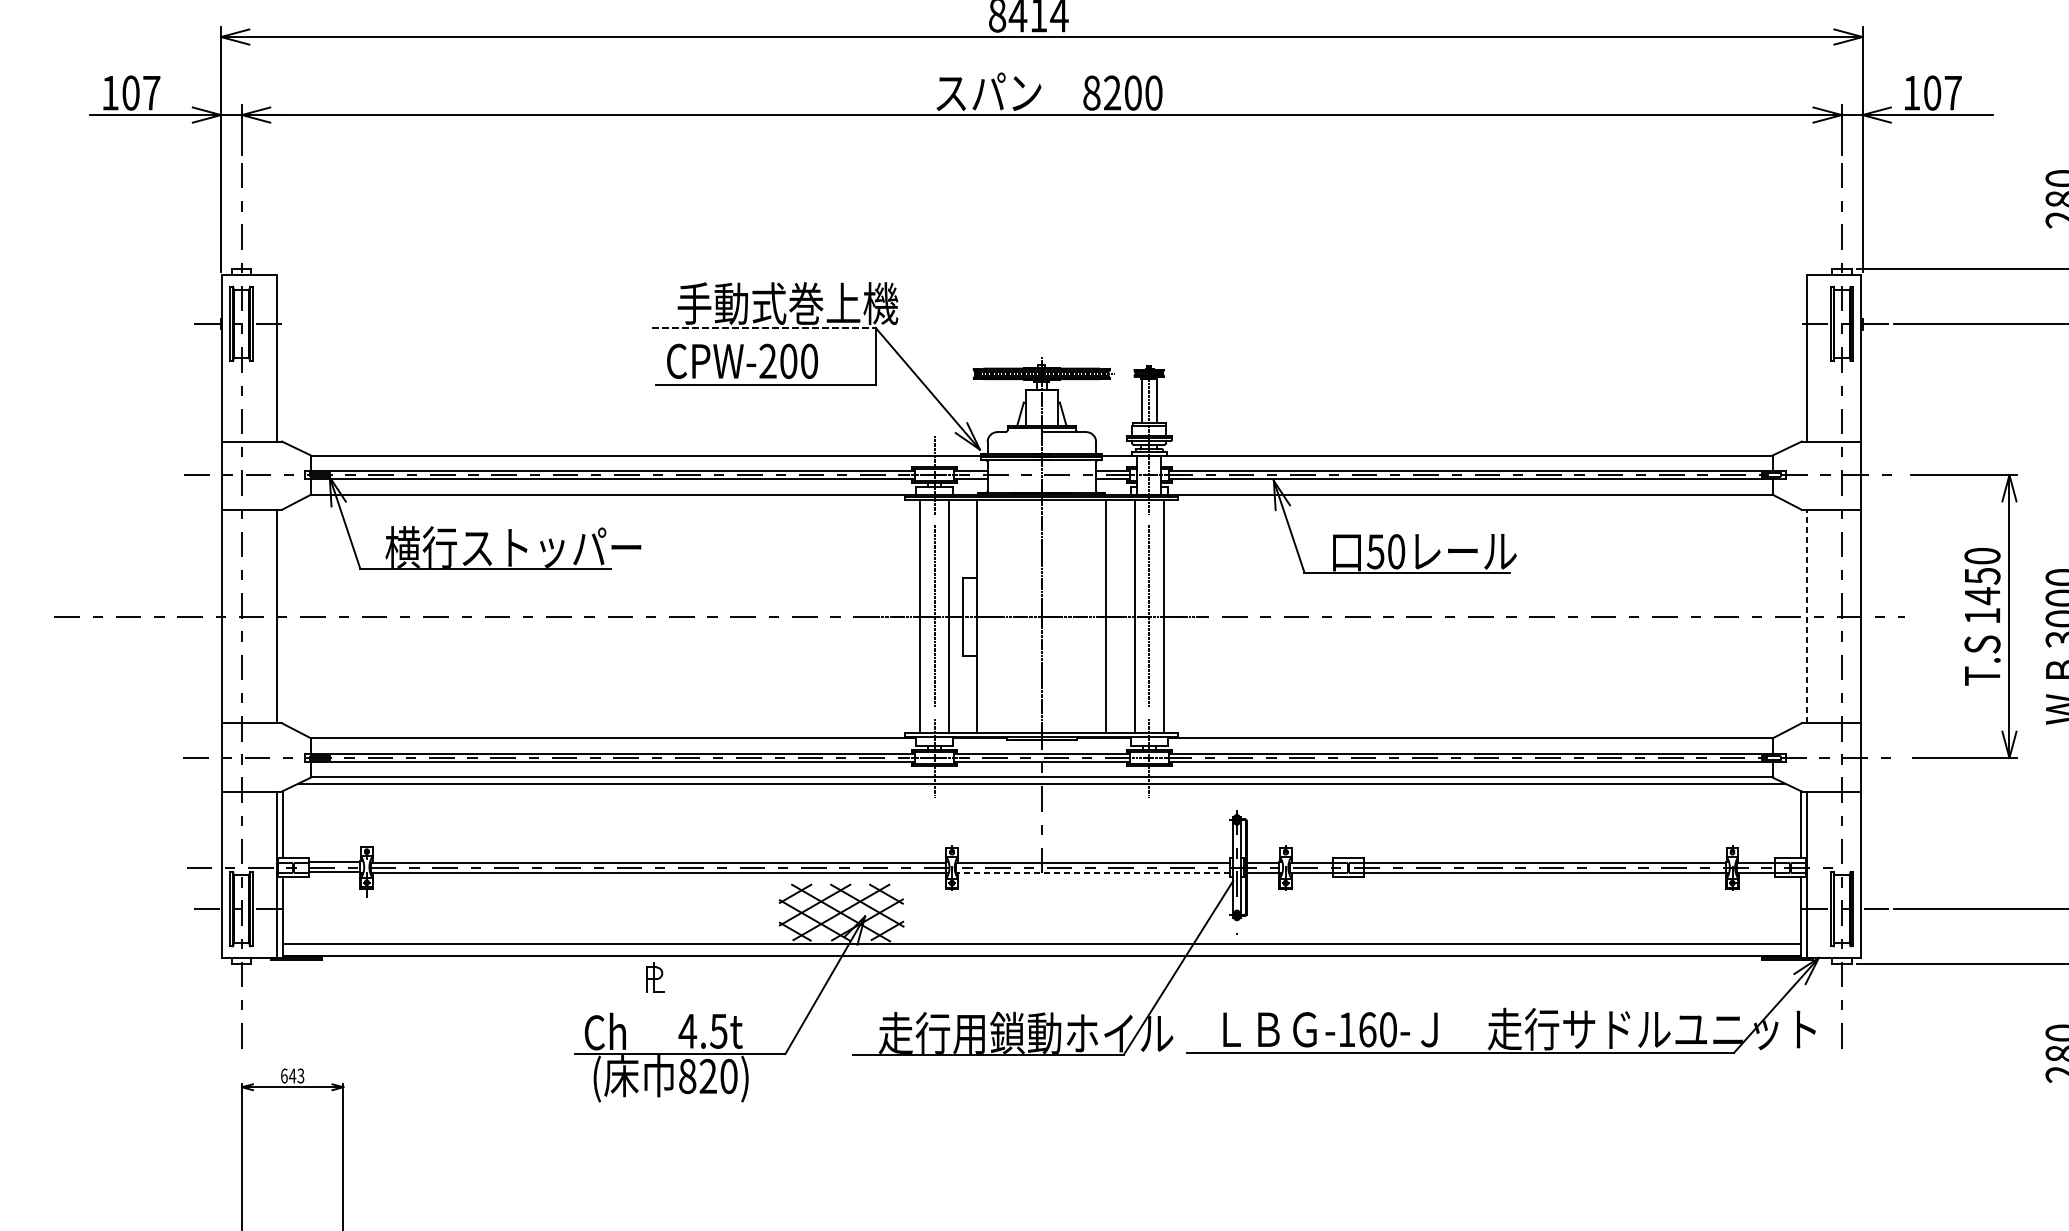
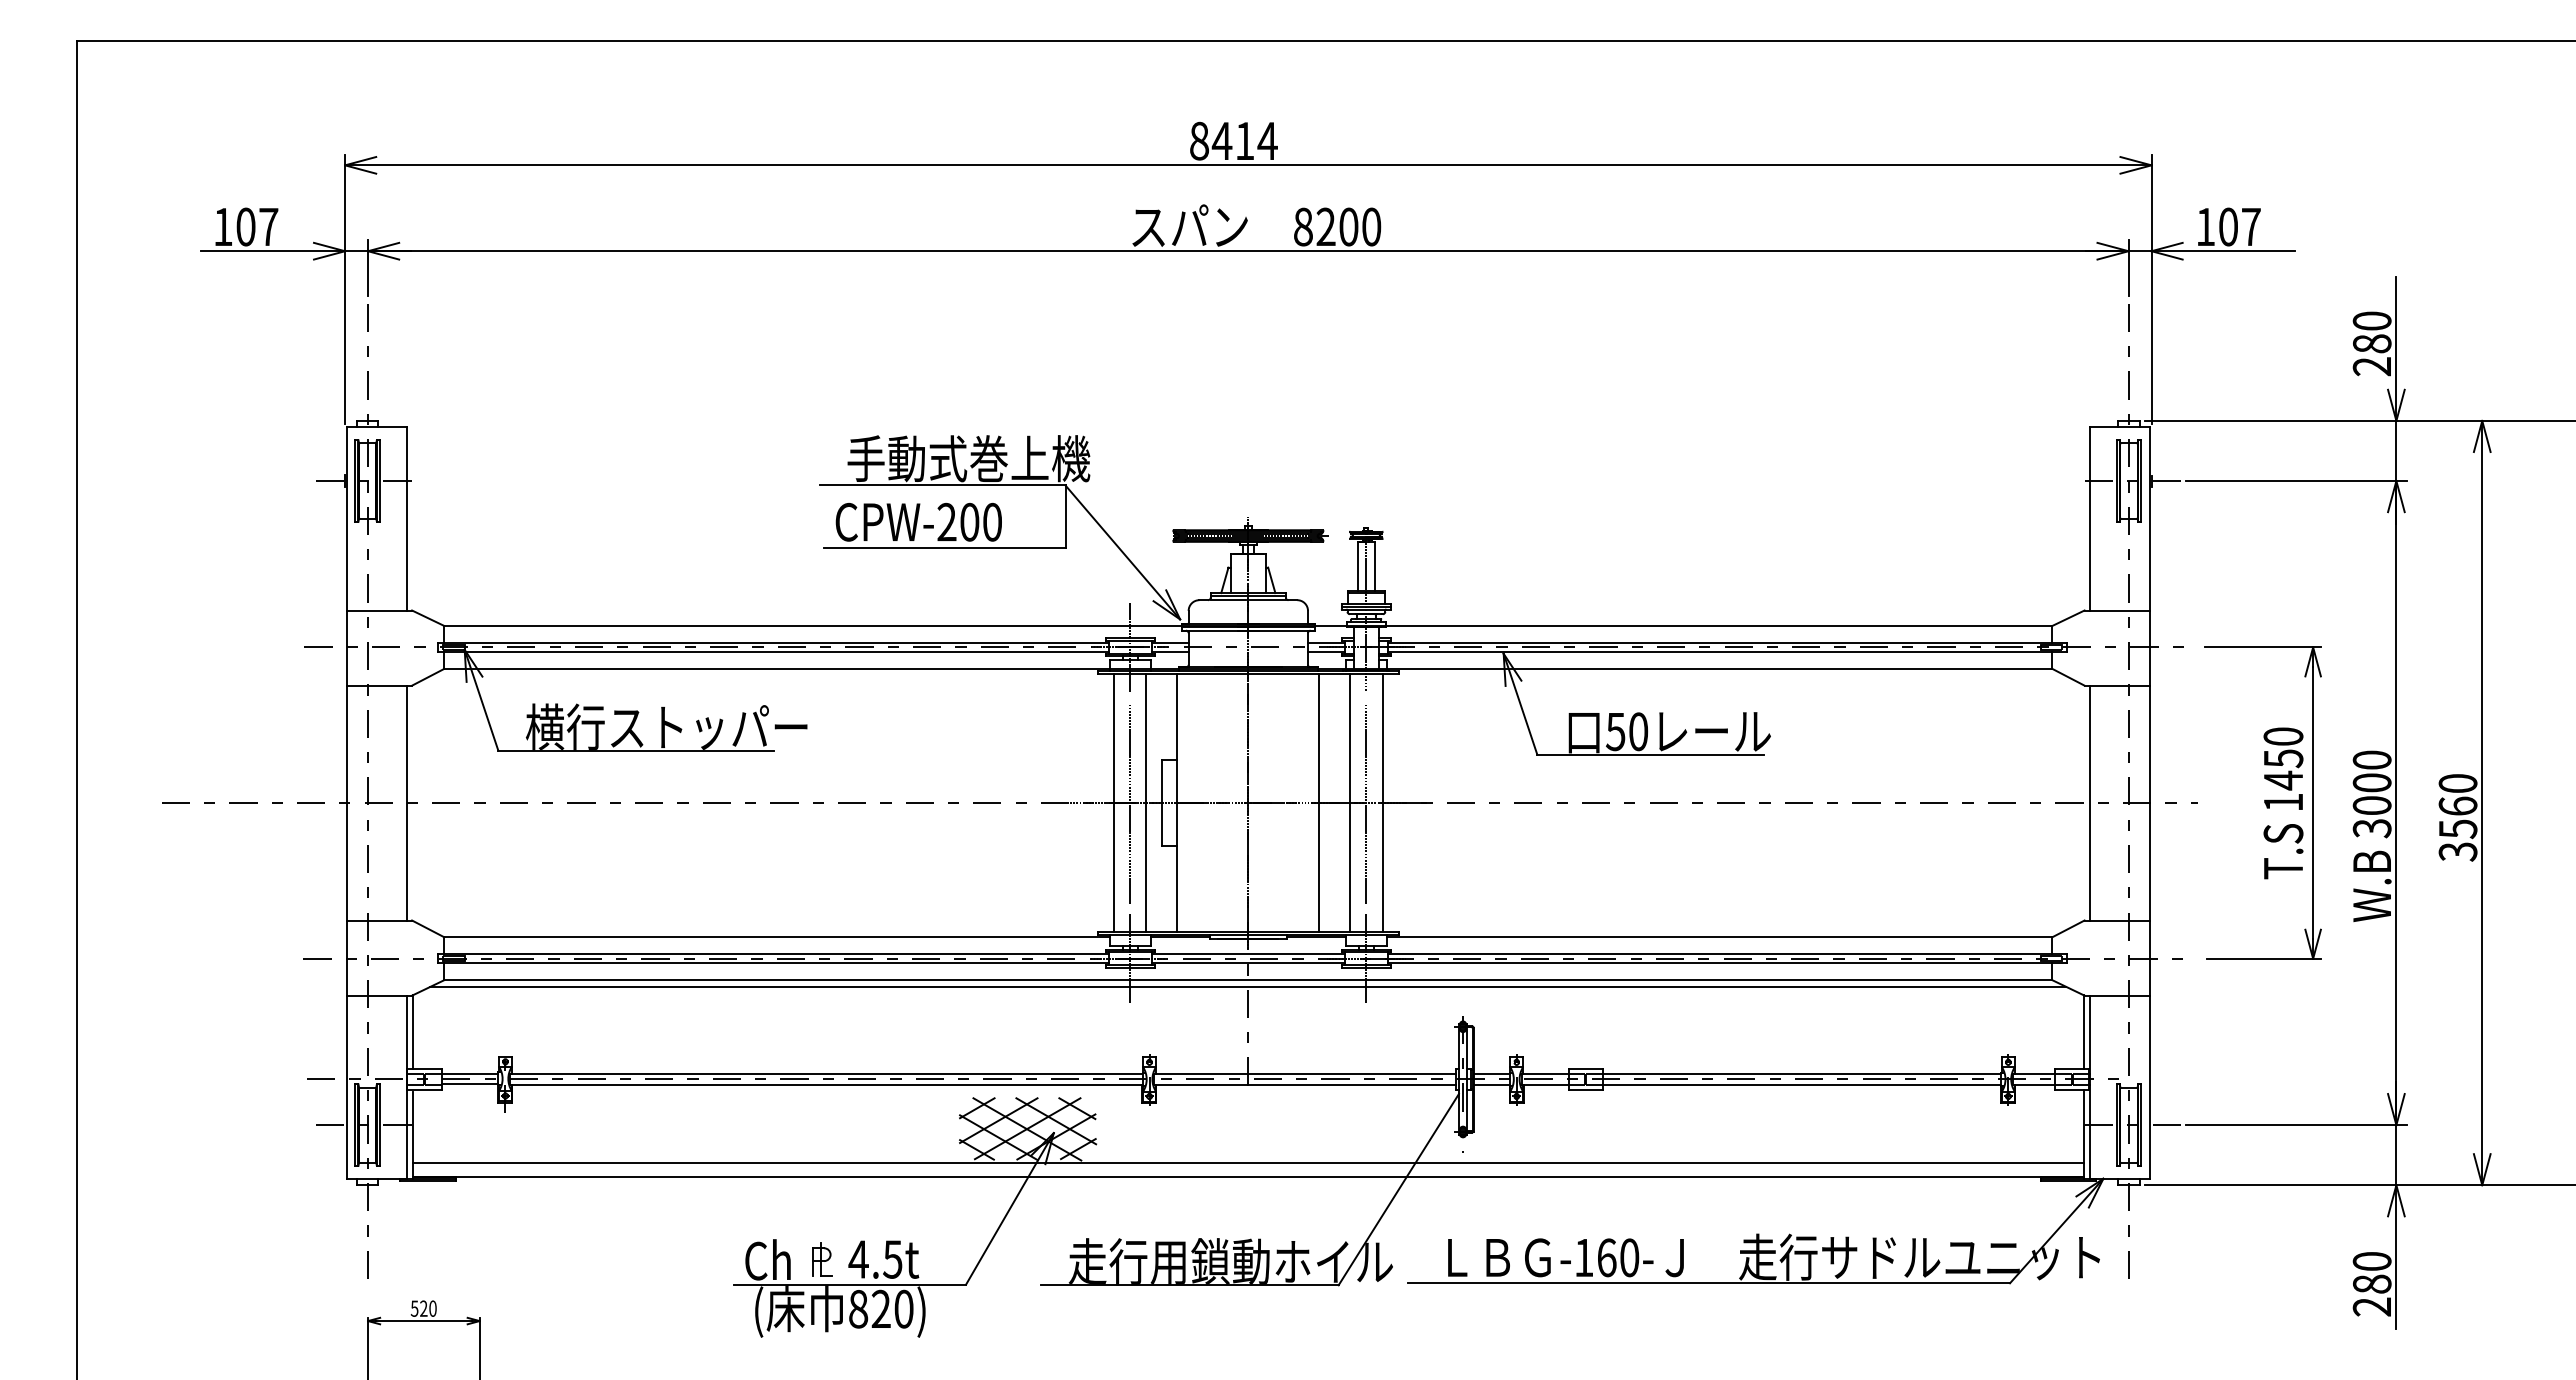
line: (763, 327) -> (942, 485), dashed -> solid
line: (1023, 432) -> (1228, 600), added
line: (1806, 616) -> (2089, 802), dashed -> solid
line: (1092, 872) -> (1304, 1084), dashed -> solid
part: (654, 977) -> (822, 1259), moved
text: (292, 1075) -> (423, 1308), 643 -> 520

